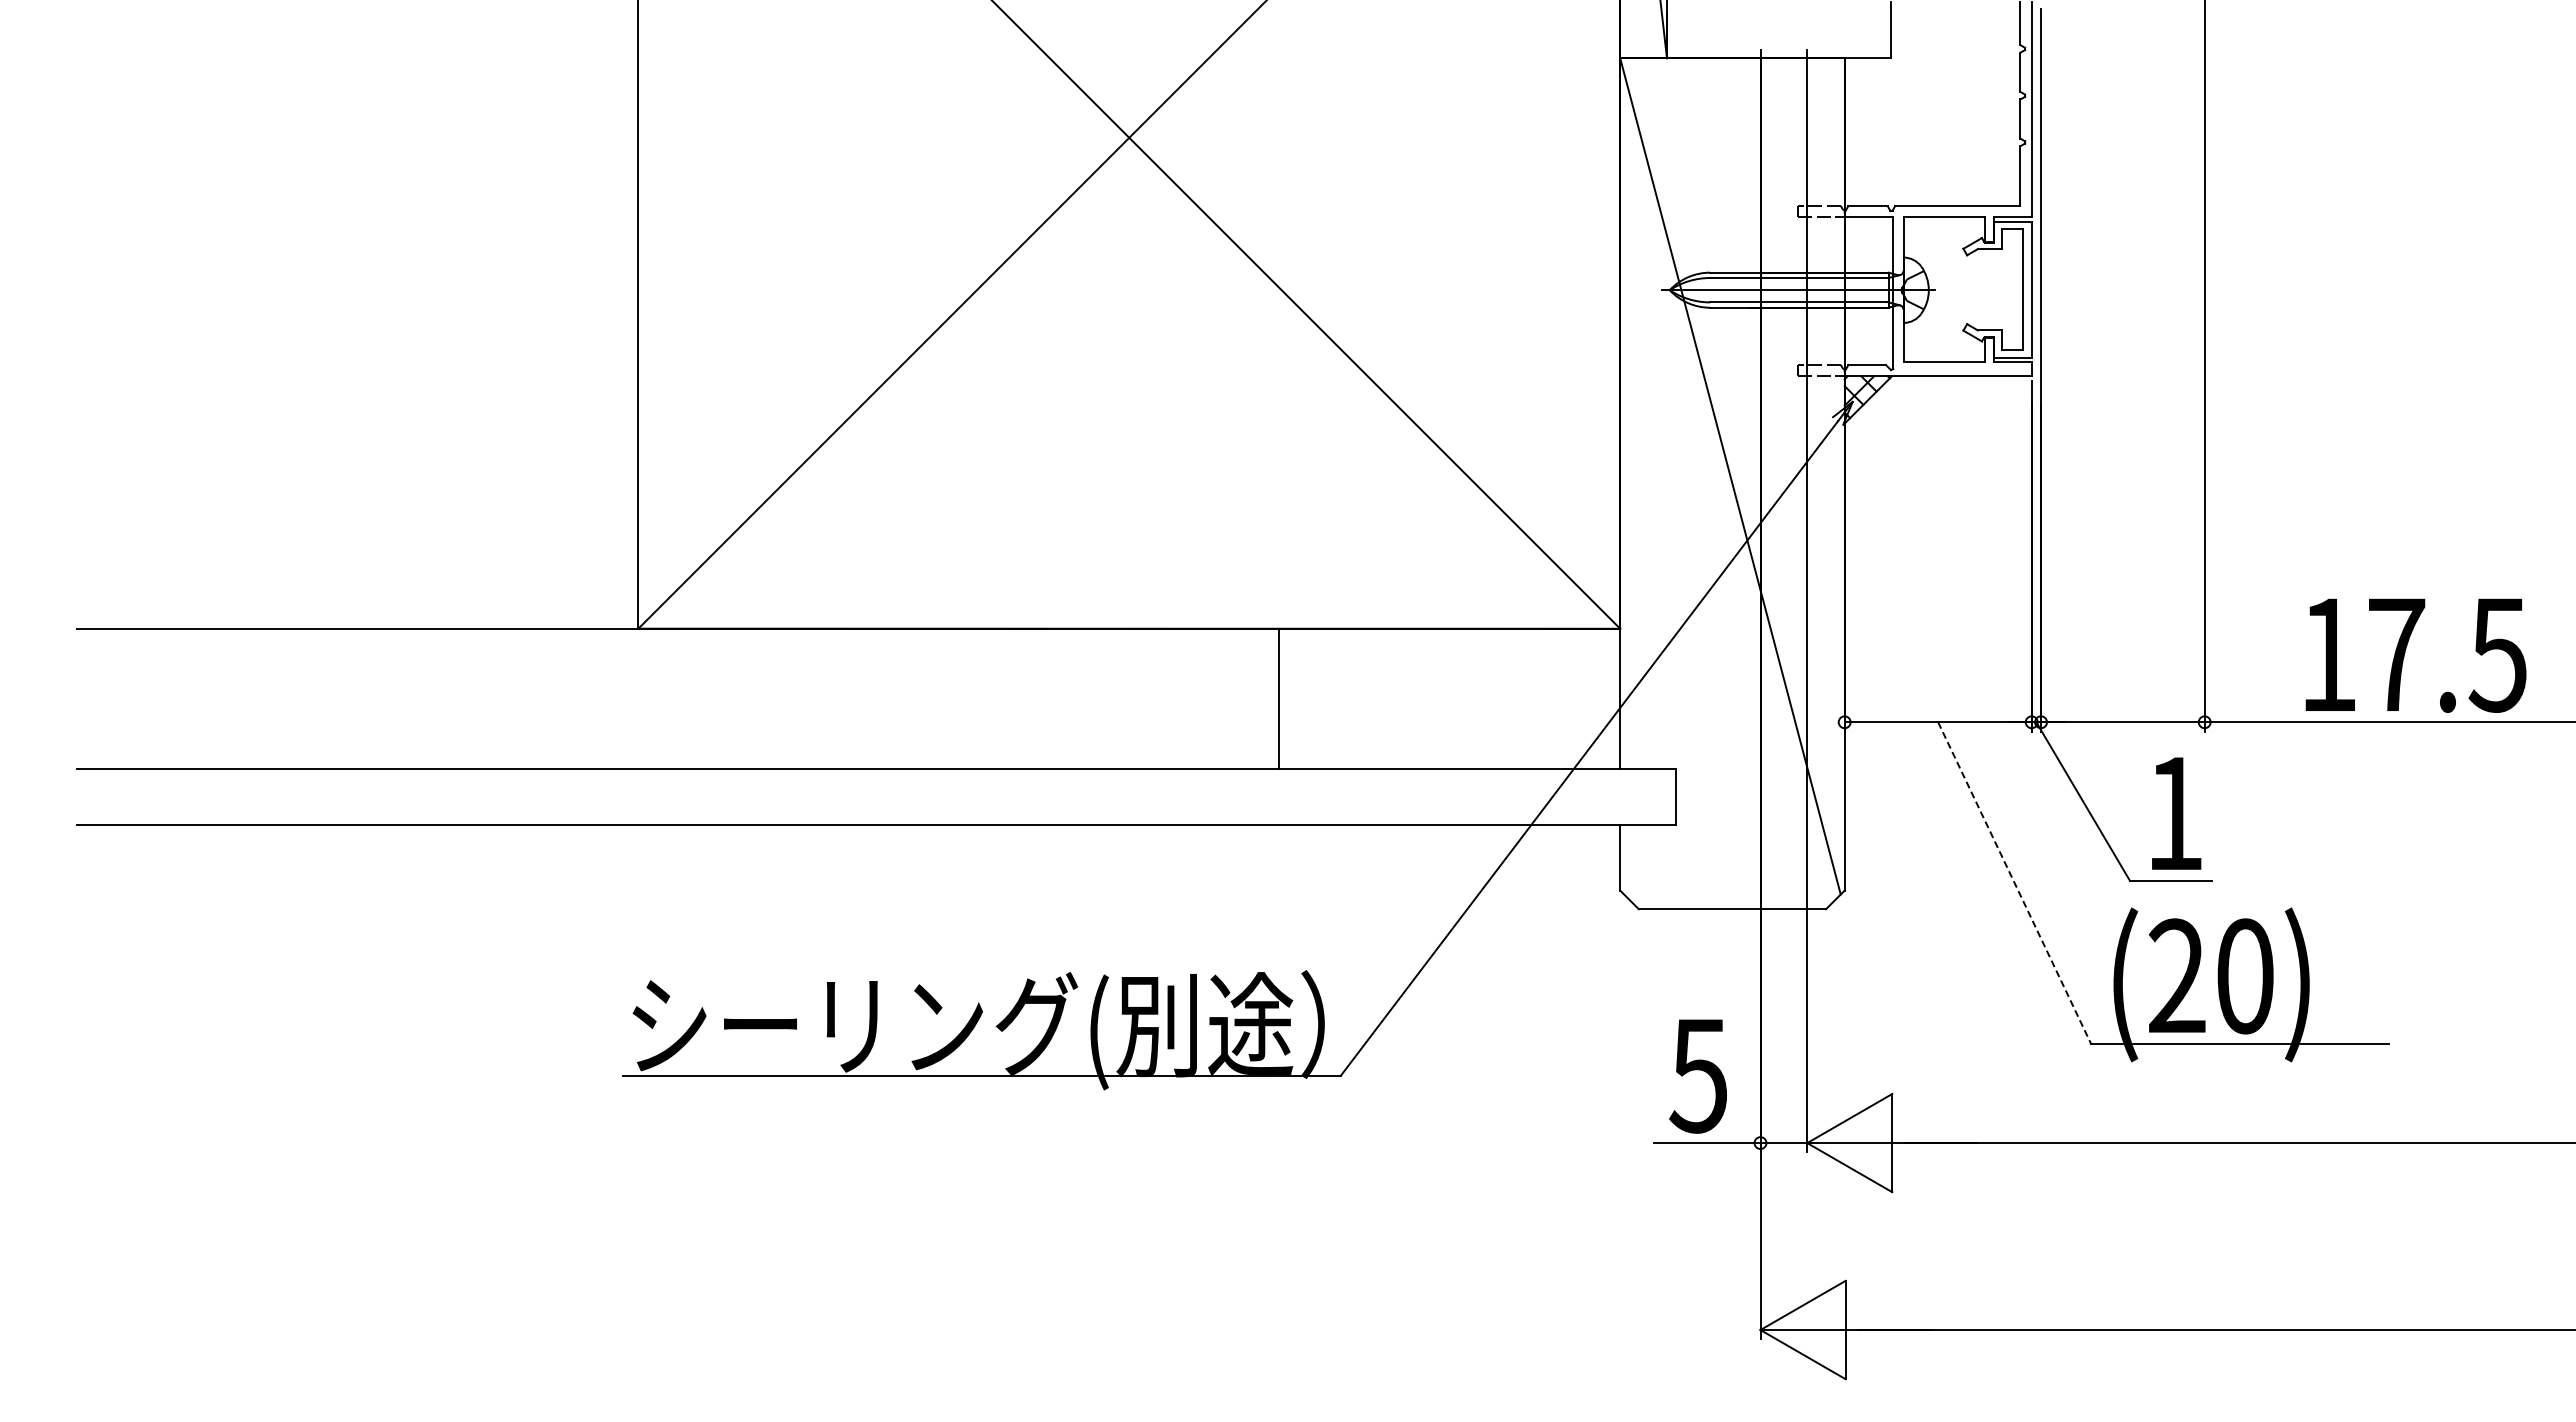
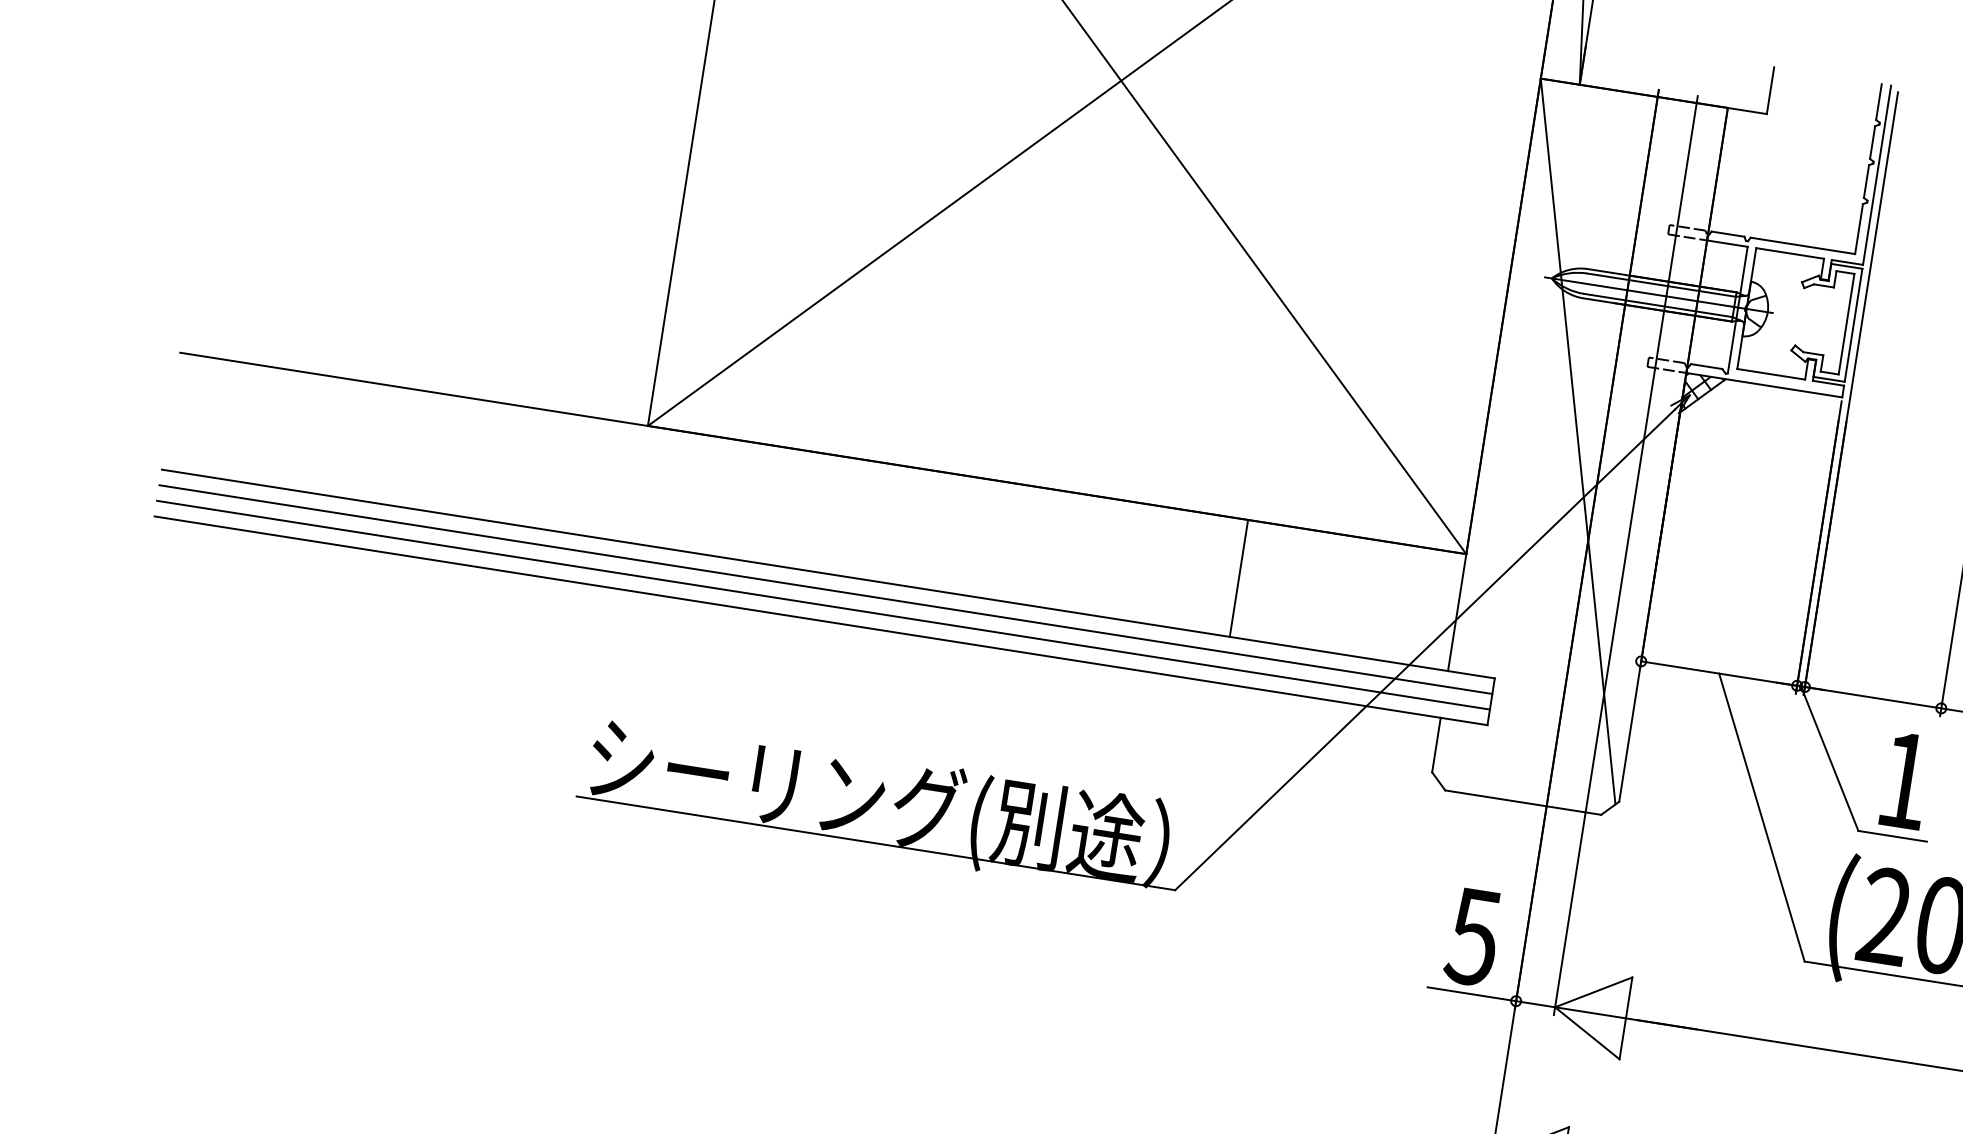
line: (1279, 698) -> (1239, 578), moved
line: (876, 787) -> (825, 589), added
line: (876, 806) -> (823, 605), added
line: (2014, 883) -> (1761, 817), dashed -> solid

